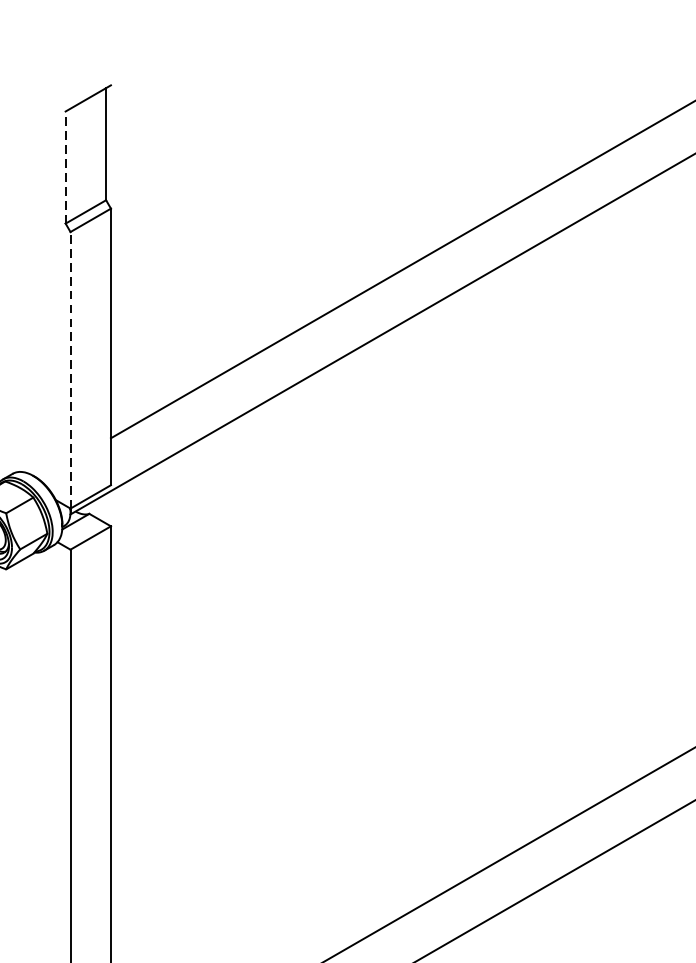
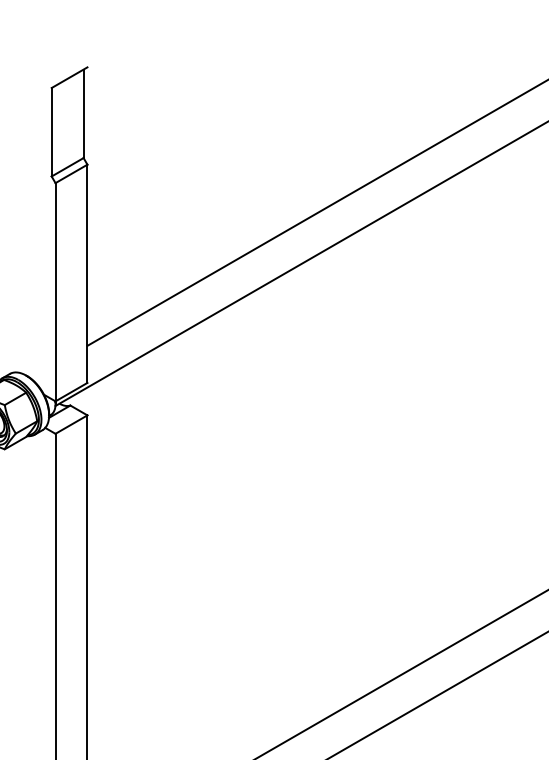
line: (65, 166) -> (51, 131), dashed -> solid
line: (70, 369) -> (55, 291), dashed -> solid

